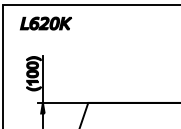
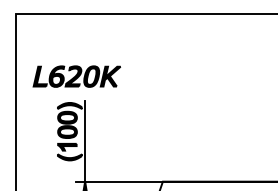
part: (46, 23) -> (77, 76), moved

